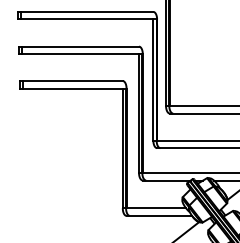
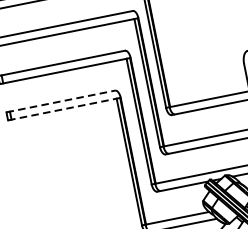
line: (71, 81) -> (60, 101), solid -> dashed
line: (71, 88) -> (62, 109), solid -> dashed

